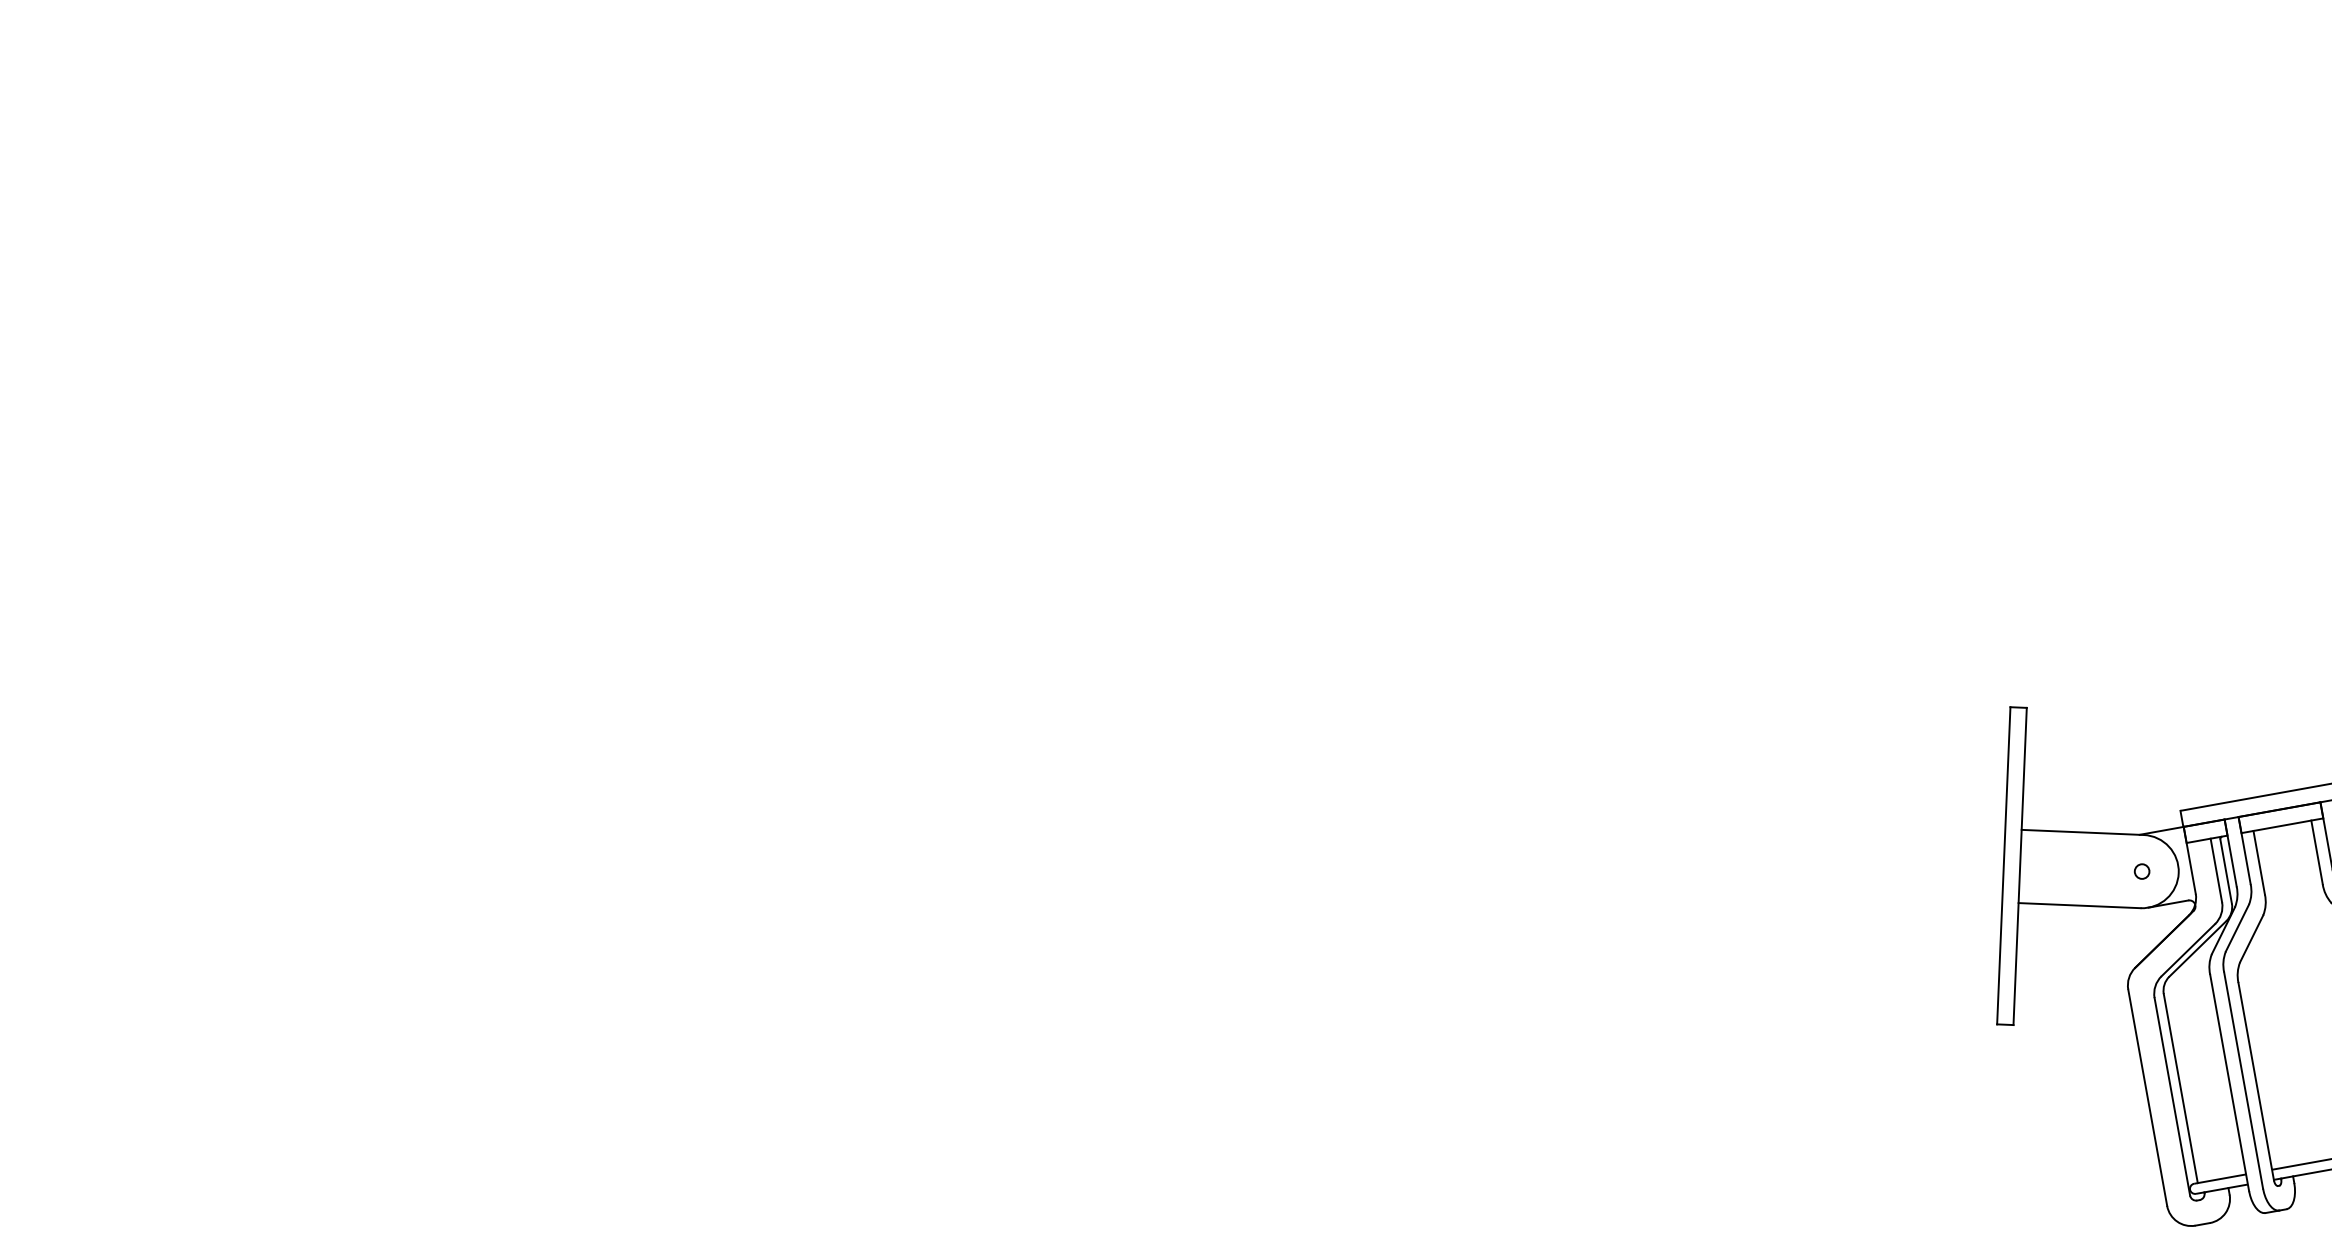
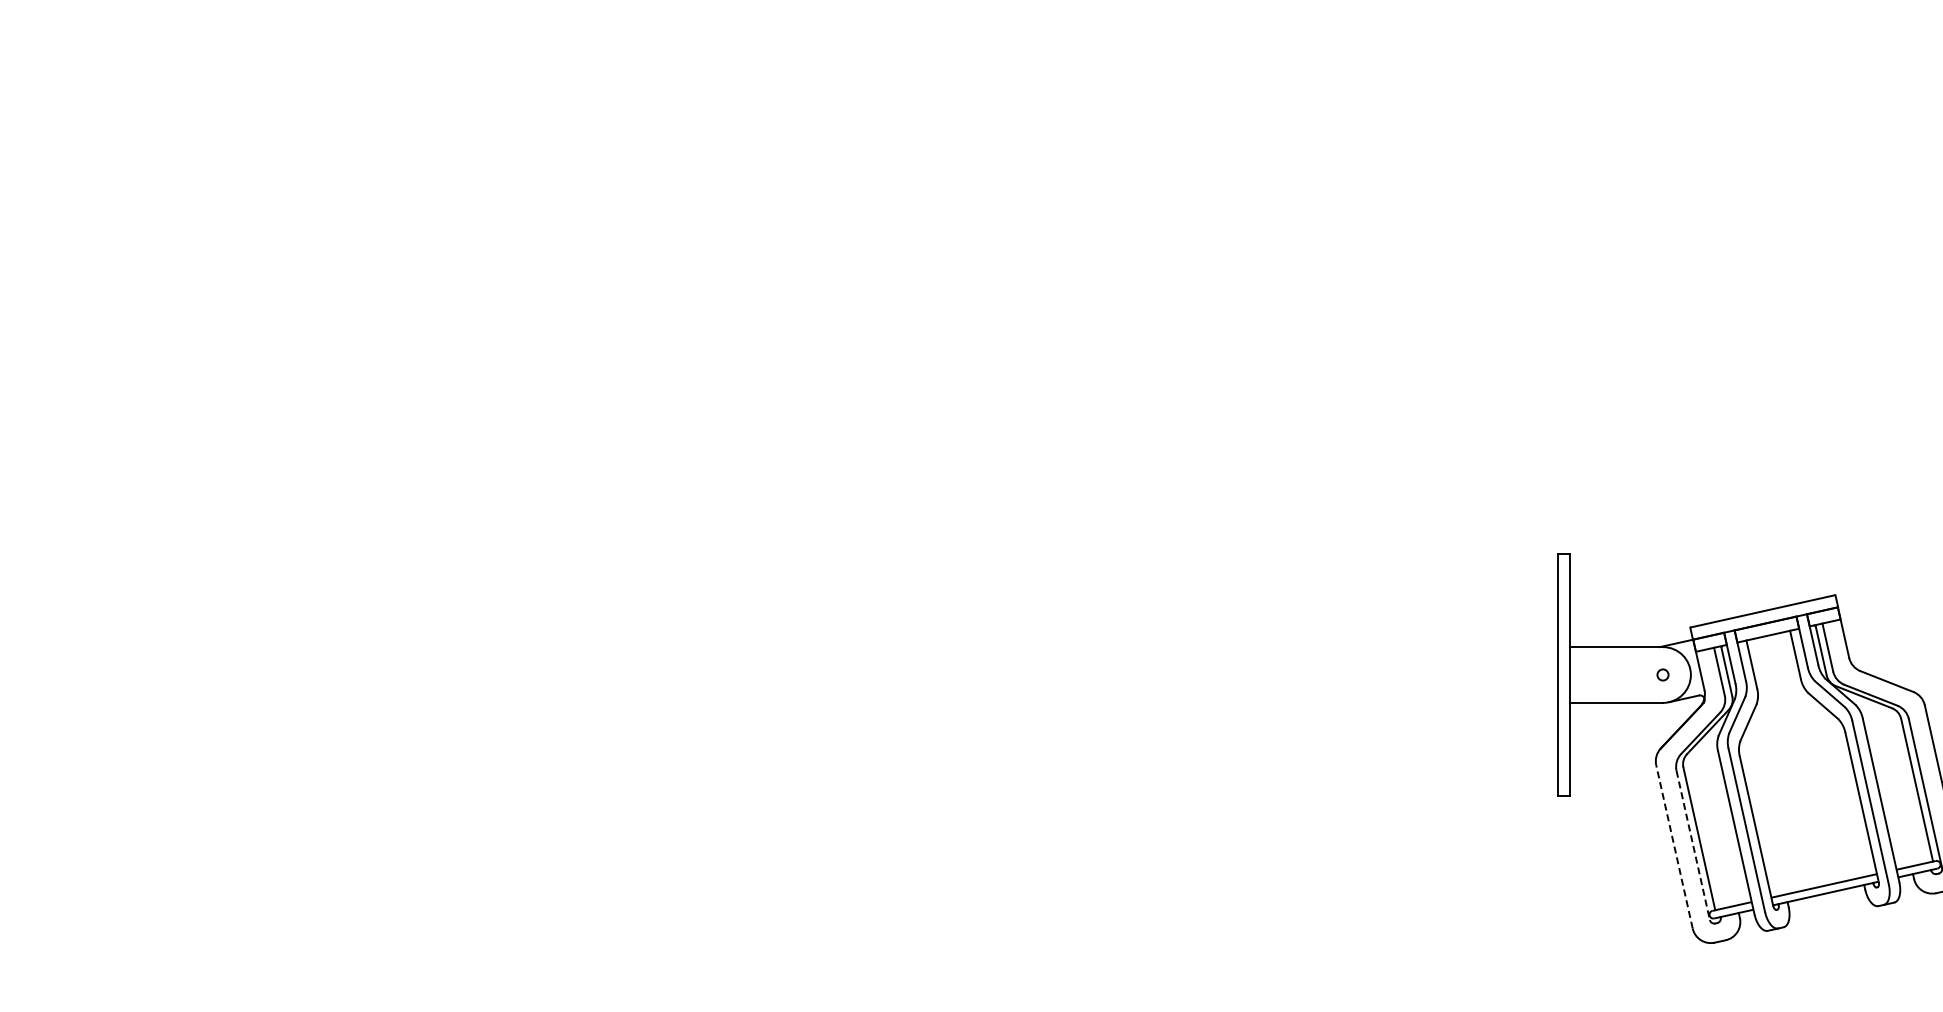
line: (2172, 1096) -> (1693, 845), solid -> dashed
line: (2147, 1097) -> (1674, 846), solid -> dashed

